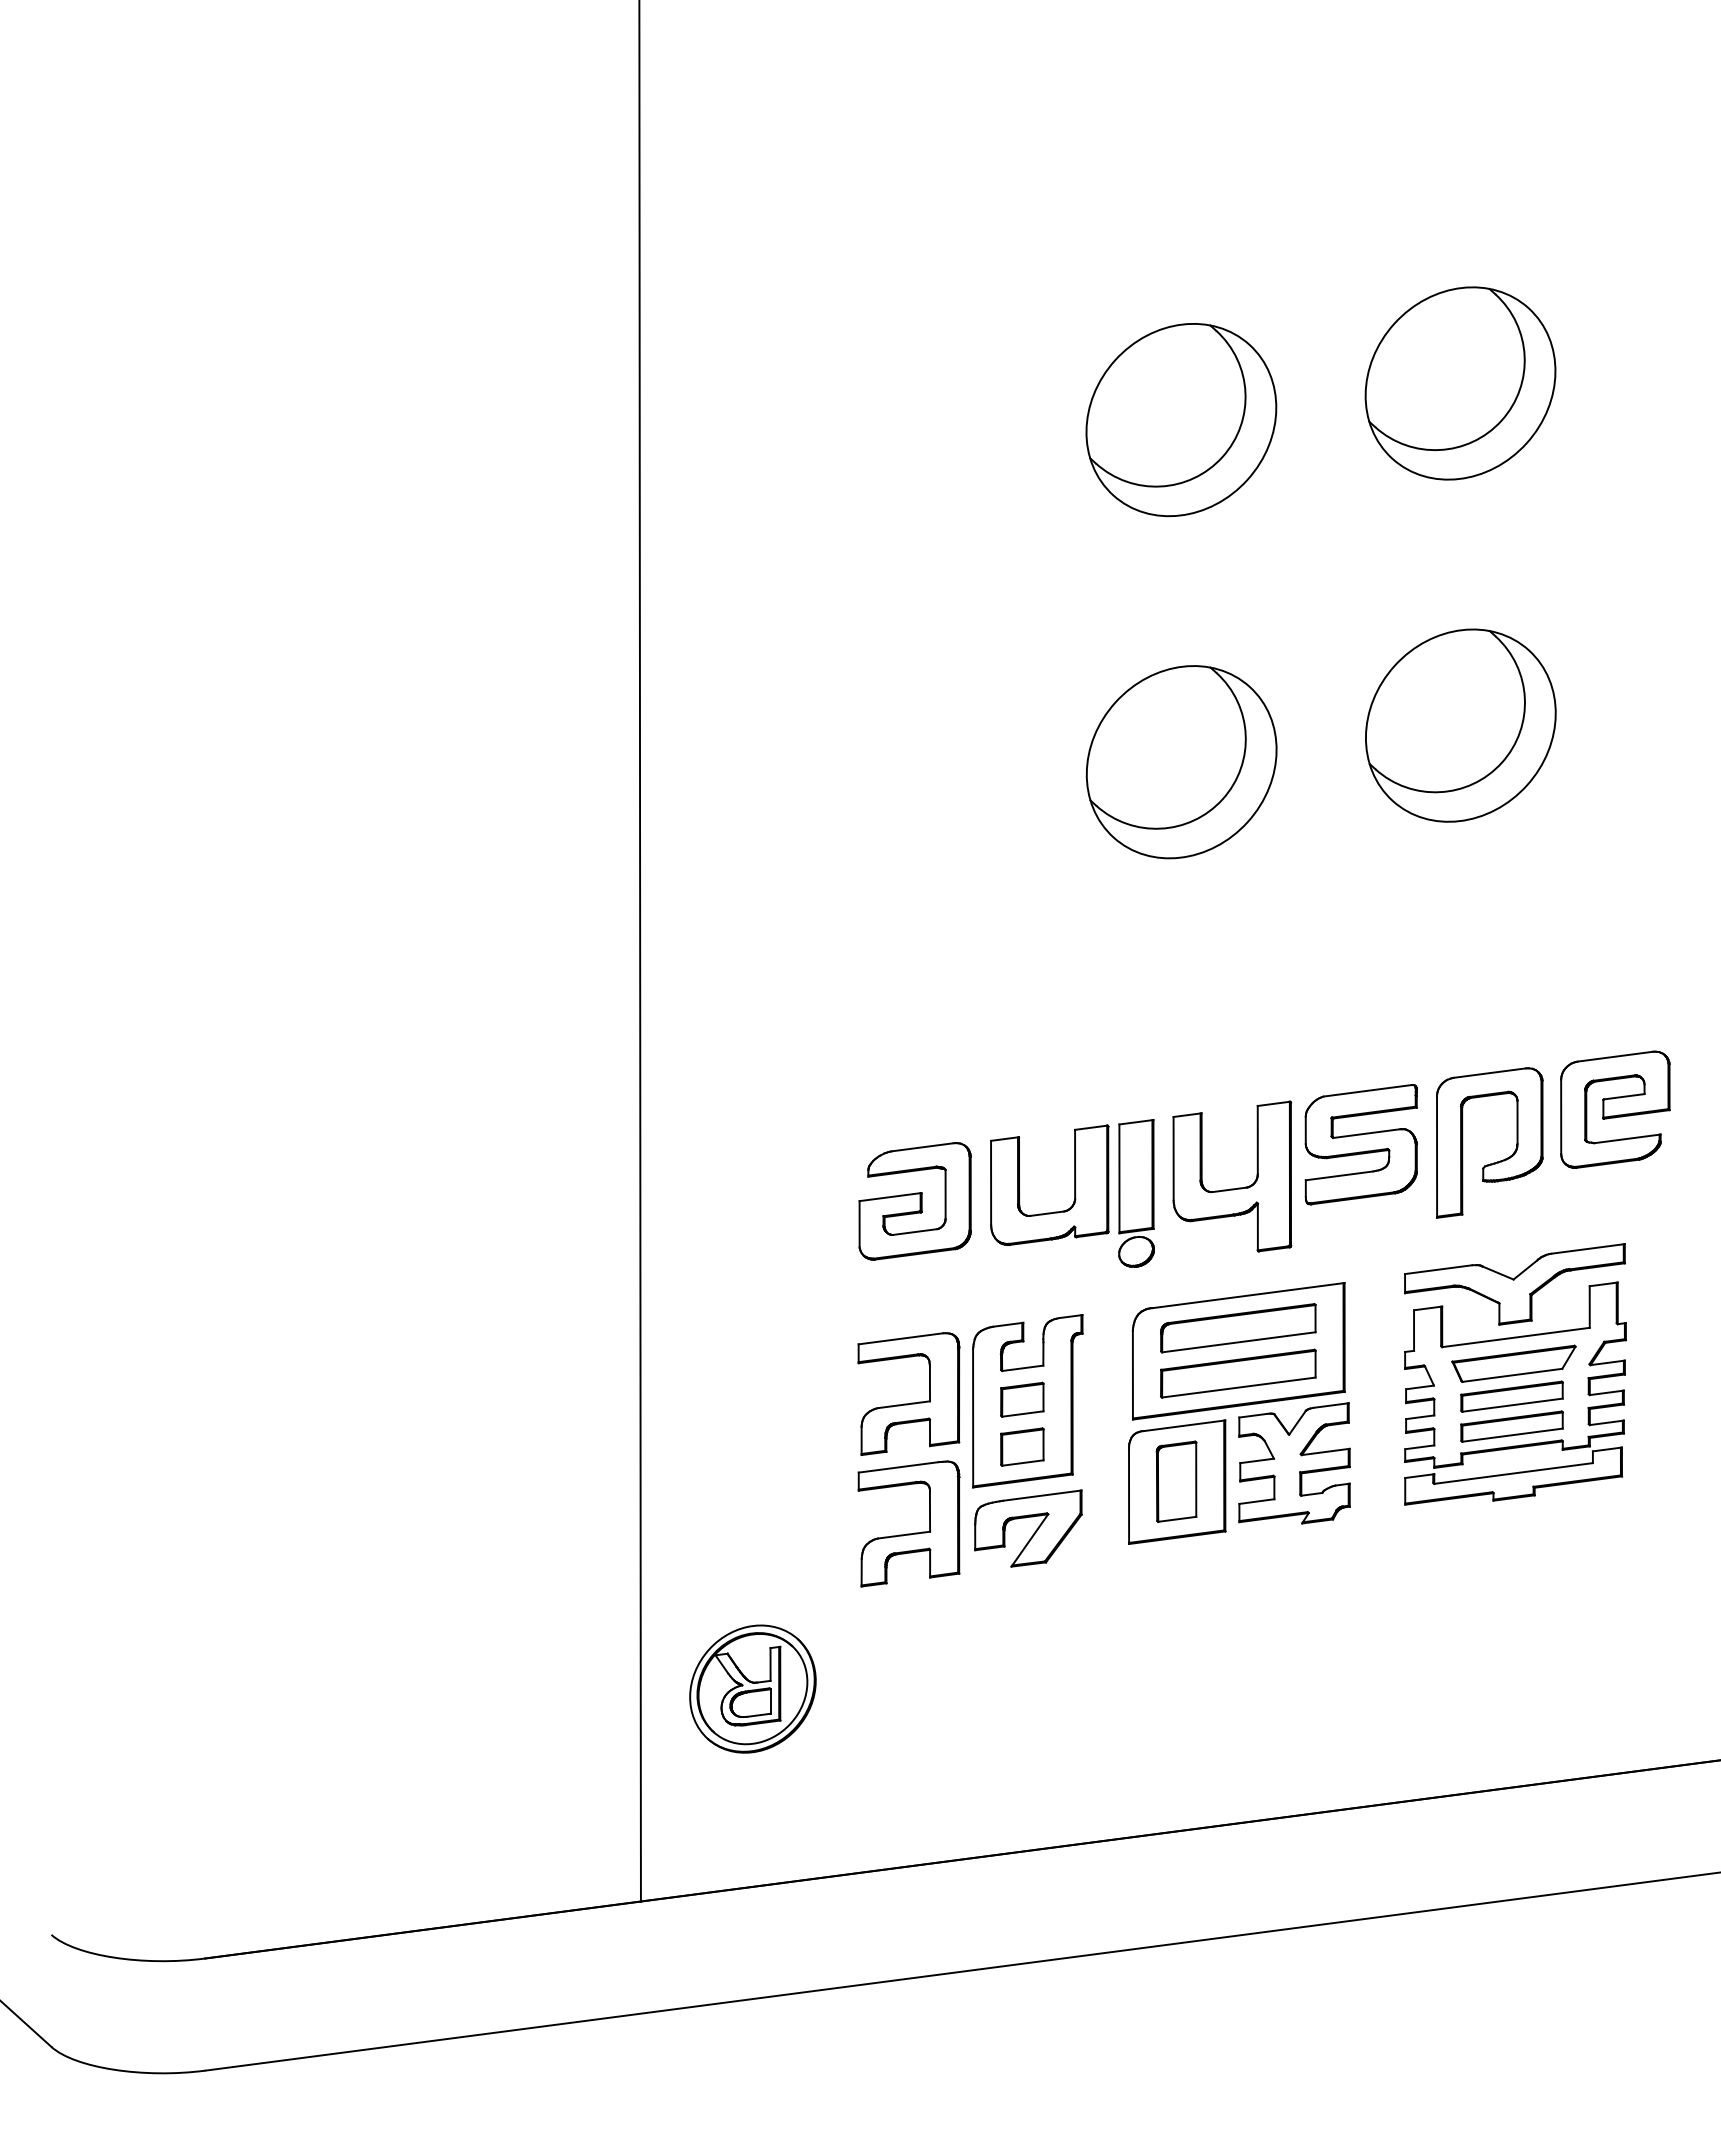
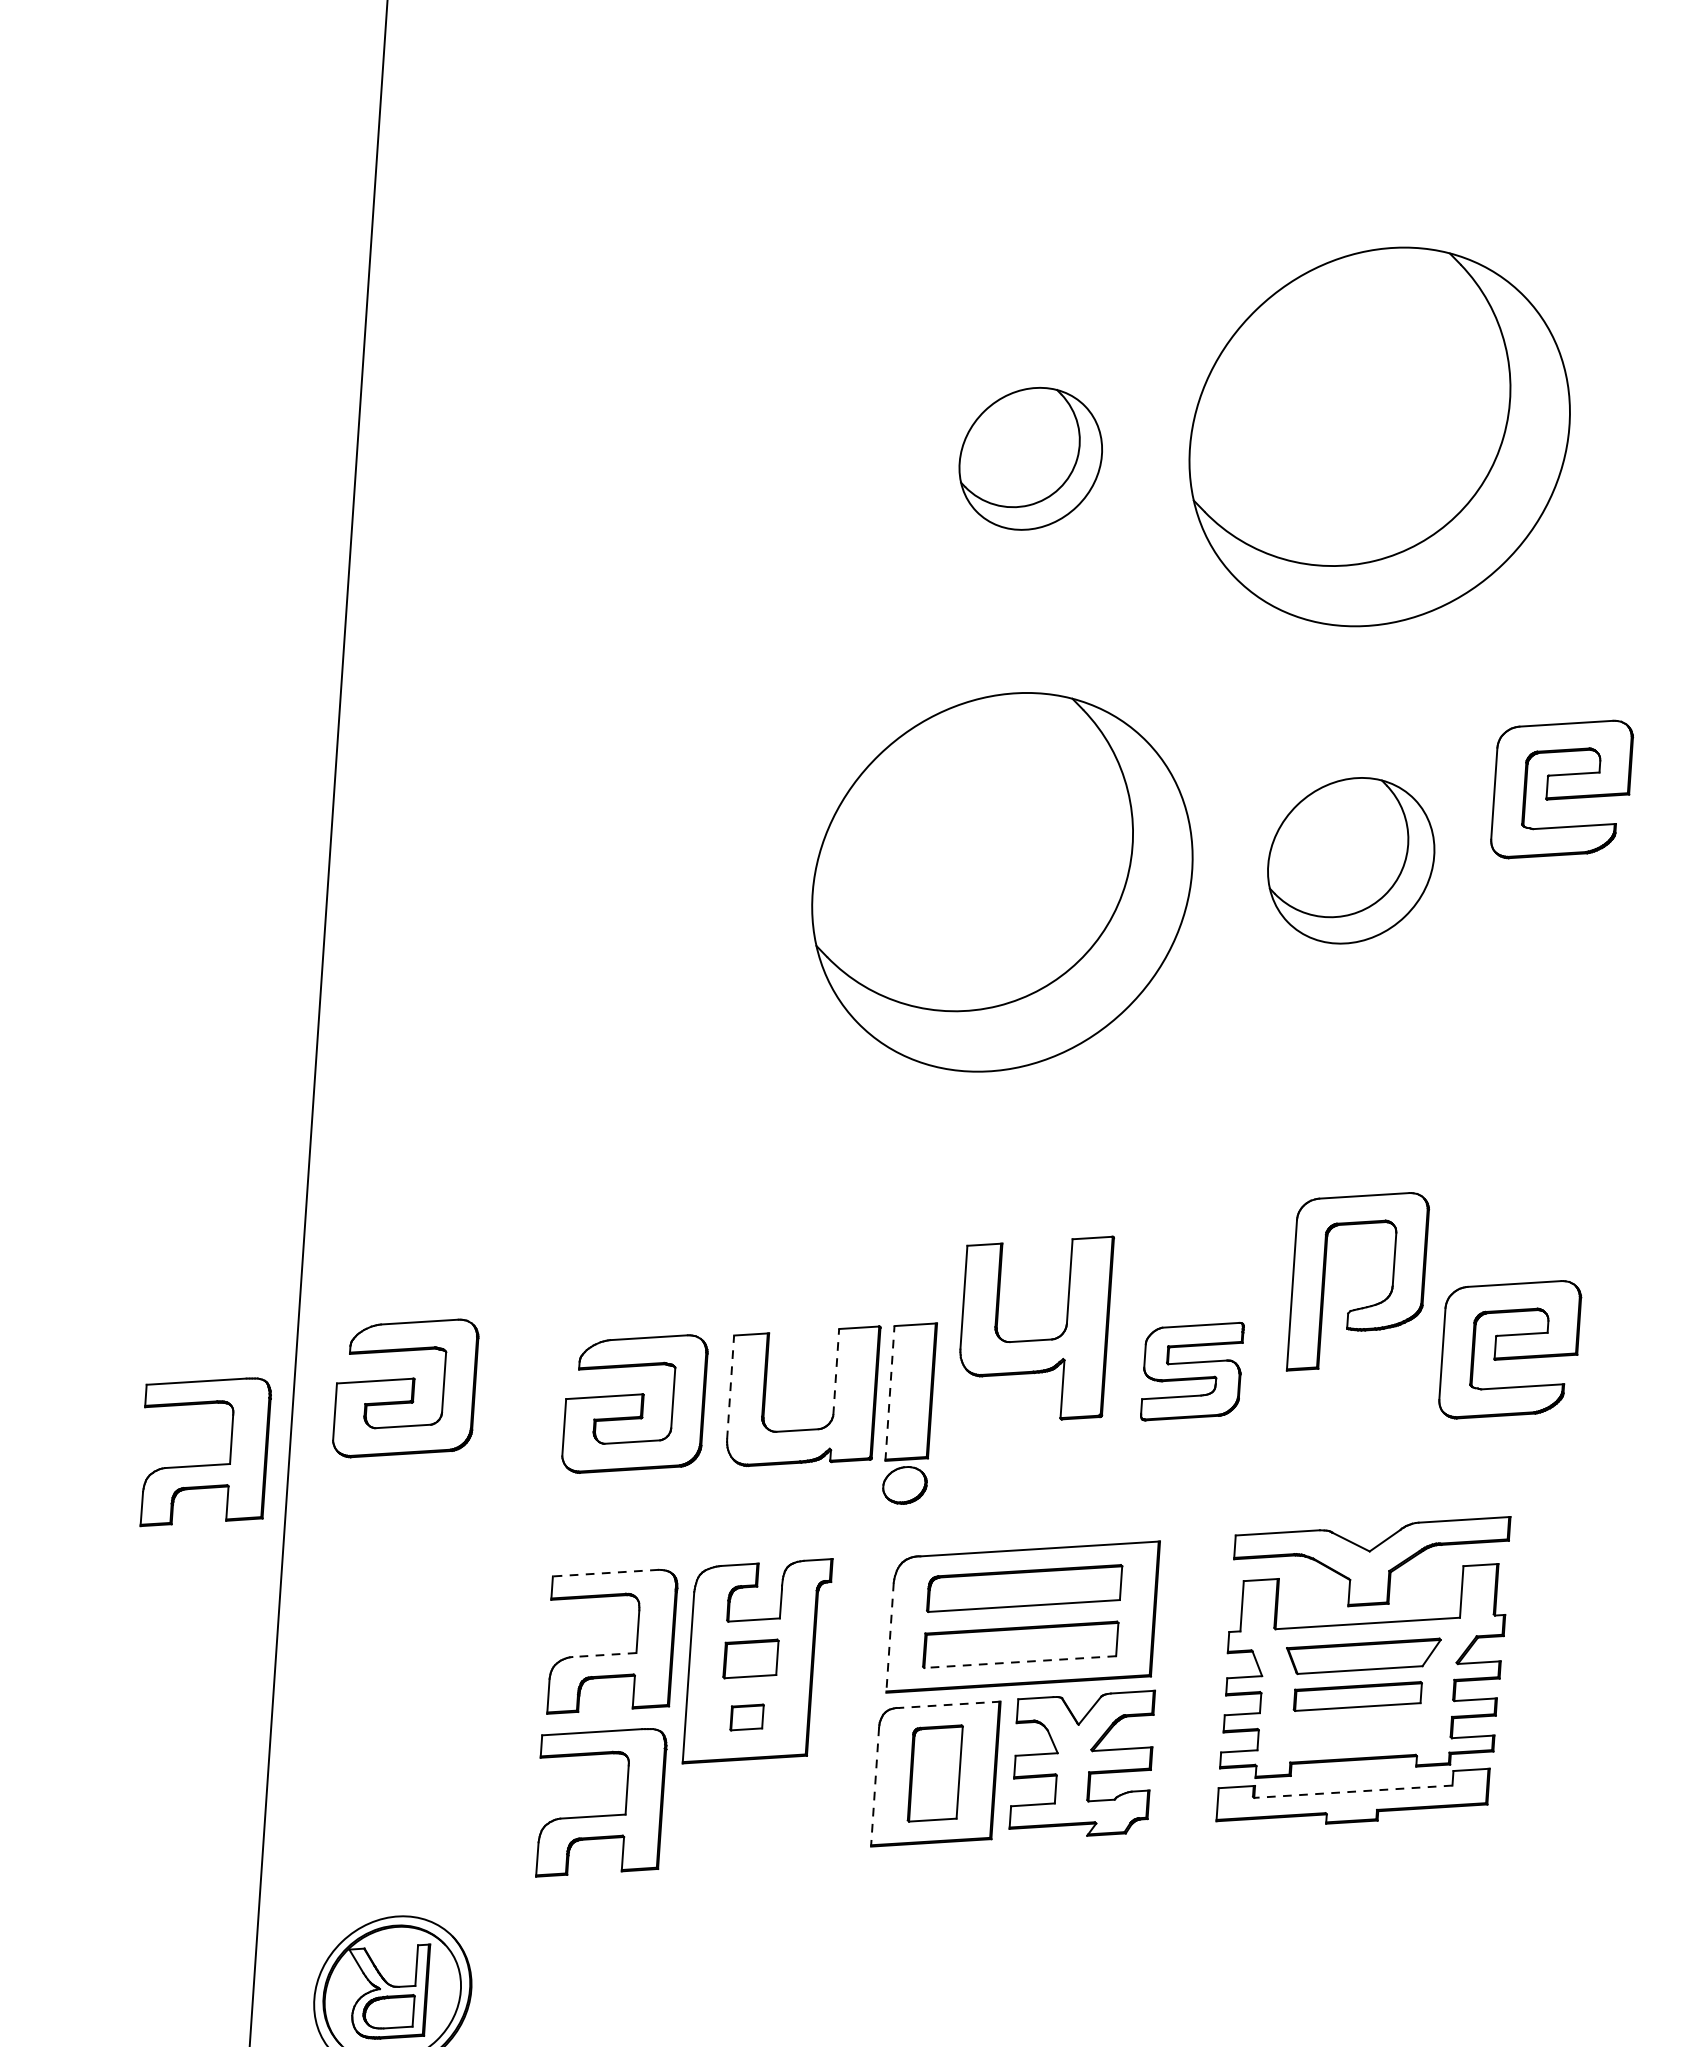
part: (1460, 383) -> (1379, 436), size x1.6
part: (1181, 420) -> (1030, 459), size x0.6
part: (1626, 656) -> (1562, 789), added
part: (1460, 725) -> (1350, 860), size x0.7
part: (1181, 762) -> (1001, 882), size x1.6
part: (1360, 1144) -> (1191, 1371), size x0.7
part: (1496, 1161) -> (1365, 1305), moved
line: (1075, 1164) -> (836, 1371), solid -> dashed
line: (1119, 1178) -> (890, 1393), solid -> dashed
line: (991, 1182) -> (731, 1387), solid -> dashed
part: (1232, 1188) -> (1034, 1339), moved
part: (729, 1201) -> (404, 1388), added
part: (571, 1273) -> (203, 1464), added
line: (901, 1338) -> (606, 1572), solid -> dashed
line: (1132, 1375) -> (889, 1638), solid -> dashed
line: (1238, 1387) -> (1019, 1661), solid -> dashed
line: (904, 1404) -> (604, 1654), solid -> dashed
line: (1184, 1425) -> (949, 1704), solid -> dashed
part: (1511, 1426) -> (1354, 1733), removed
part: (1022, 1446) -> (747, 1716), size x0.6
line: (1513, 1473) -> (1353, 1791), solid -> dashed
line: (1129, 1496) -> (875, 1787), solid -> dashed
part: (1033, 1533) -> (753, 1825), removed

